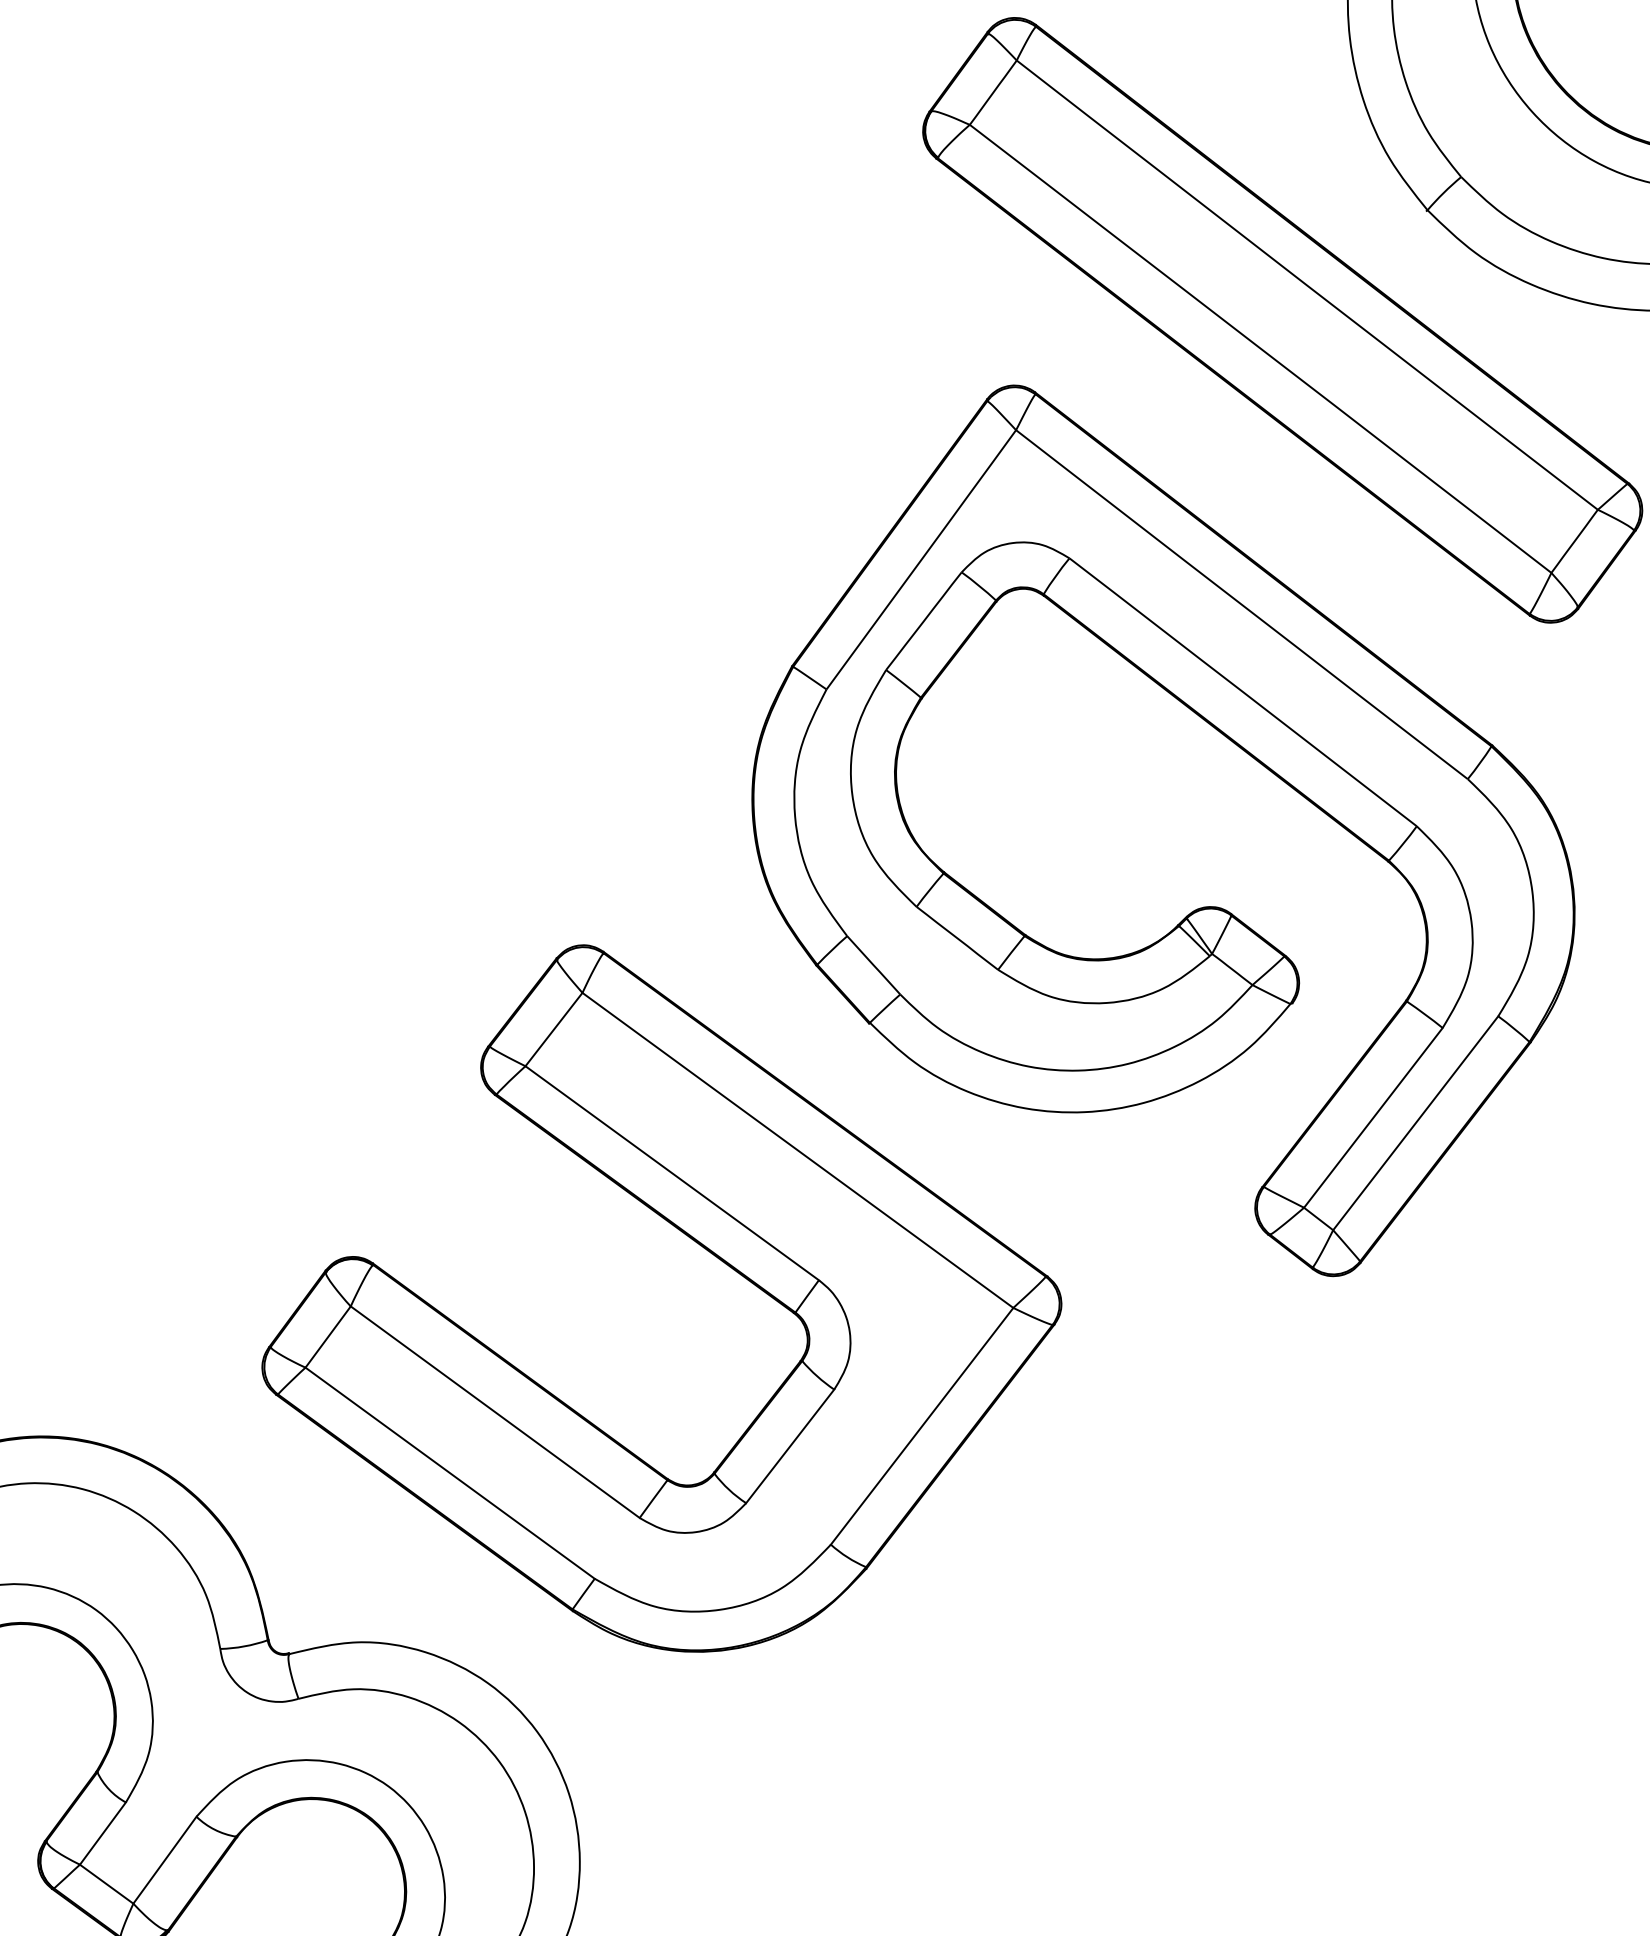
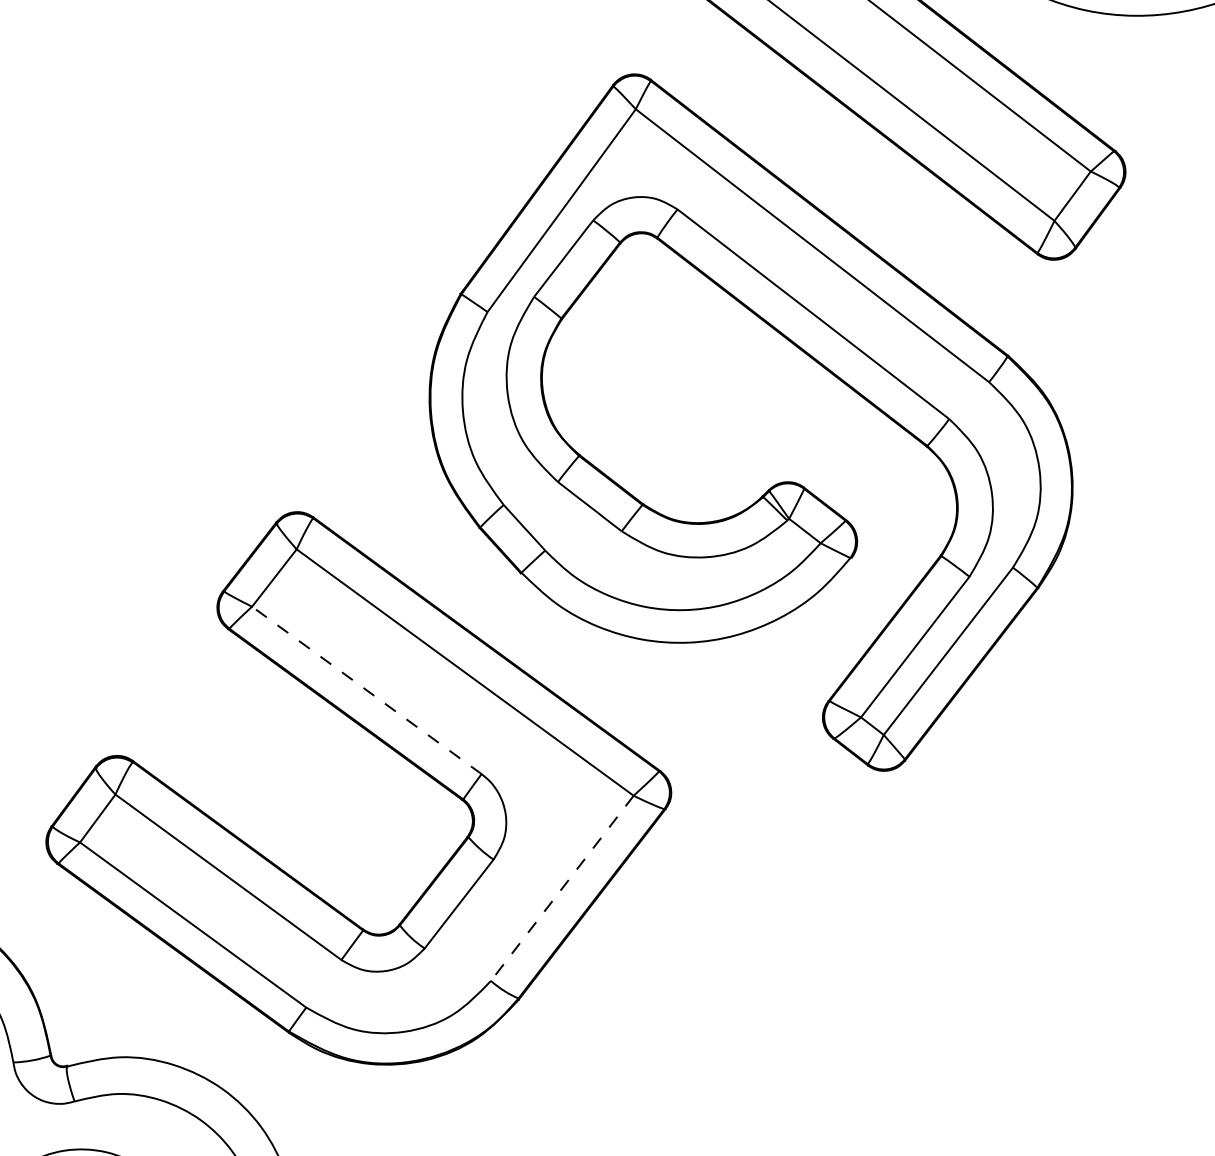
line: (672, 1173) -> (367, 690), solid -> dashed
line: (921, 1426) -> (561, 888), solid -> dashed

